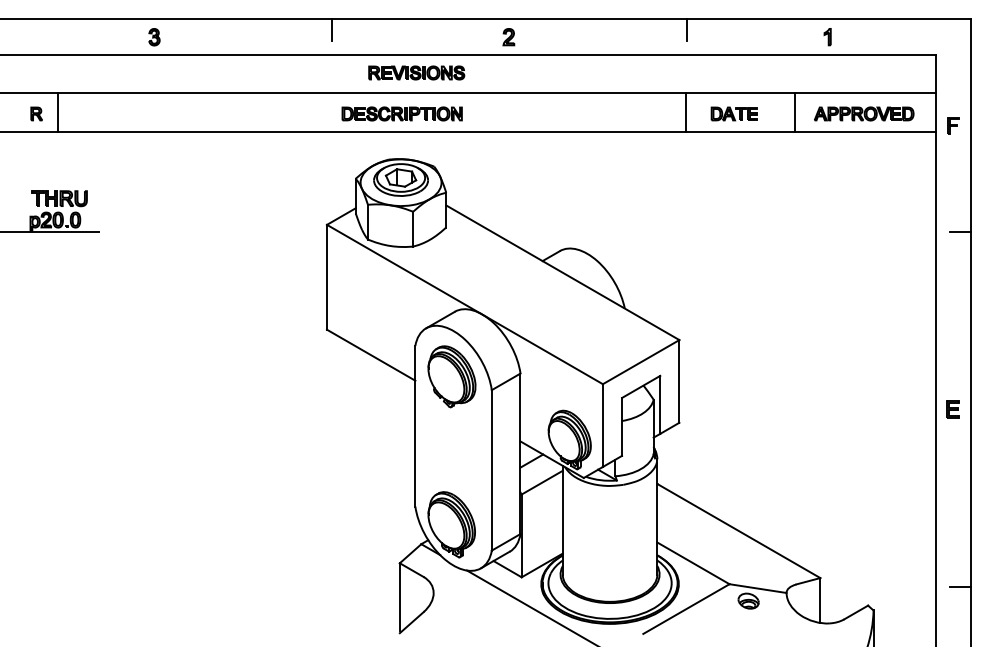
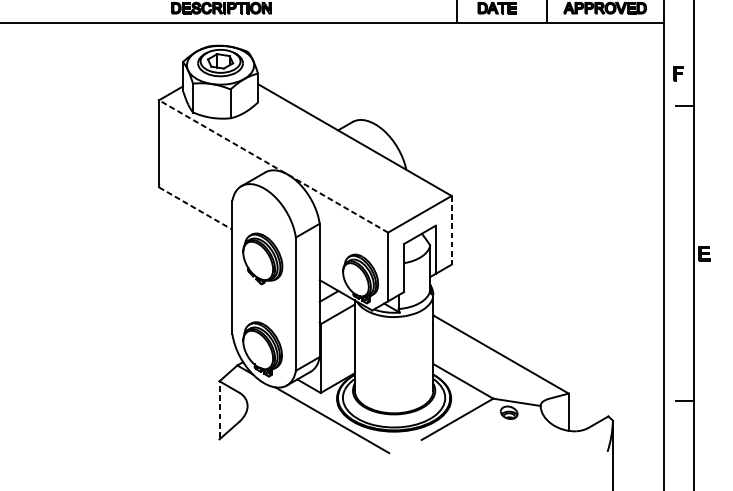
part: (953, 125) -> (679, 73), moved
line: (464, 304) -> (273, 166), solid -> dashed
line: (371, 355) -> (195, 208), solid -> dashed
part: (451, 376) -> (262, 258), moved
line: (679, 381) -> (451, 230), solid -> dashed
part: (952, 409) -> (704, 253), moved
line: (399, 597) -> (219, 409), solid -> dashed

